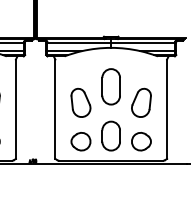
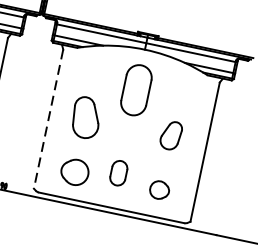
part: (110, 86) -> (135, 89), moved
part: (141, 102) -> (171, 135), size x0.7
line: (55, 109) -> (48, 119), solid -> dashed
part: (110, 135) -> (118, 172), size x0.6
part: (141, 141) -> (159, 189), size x0.7

